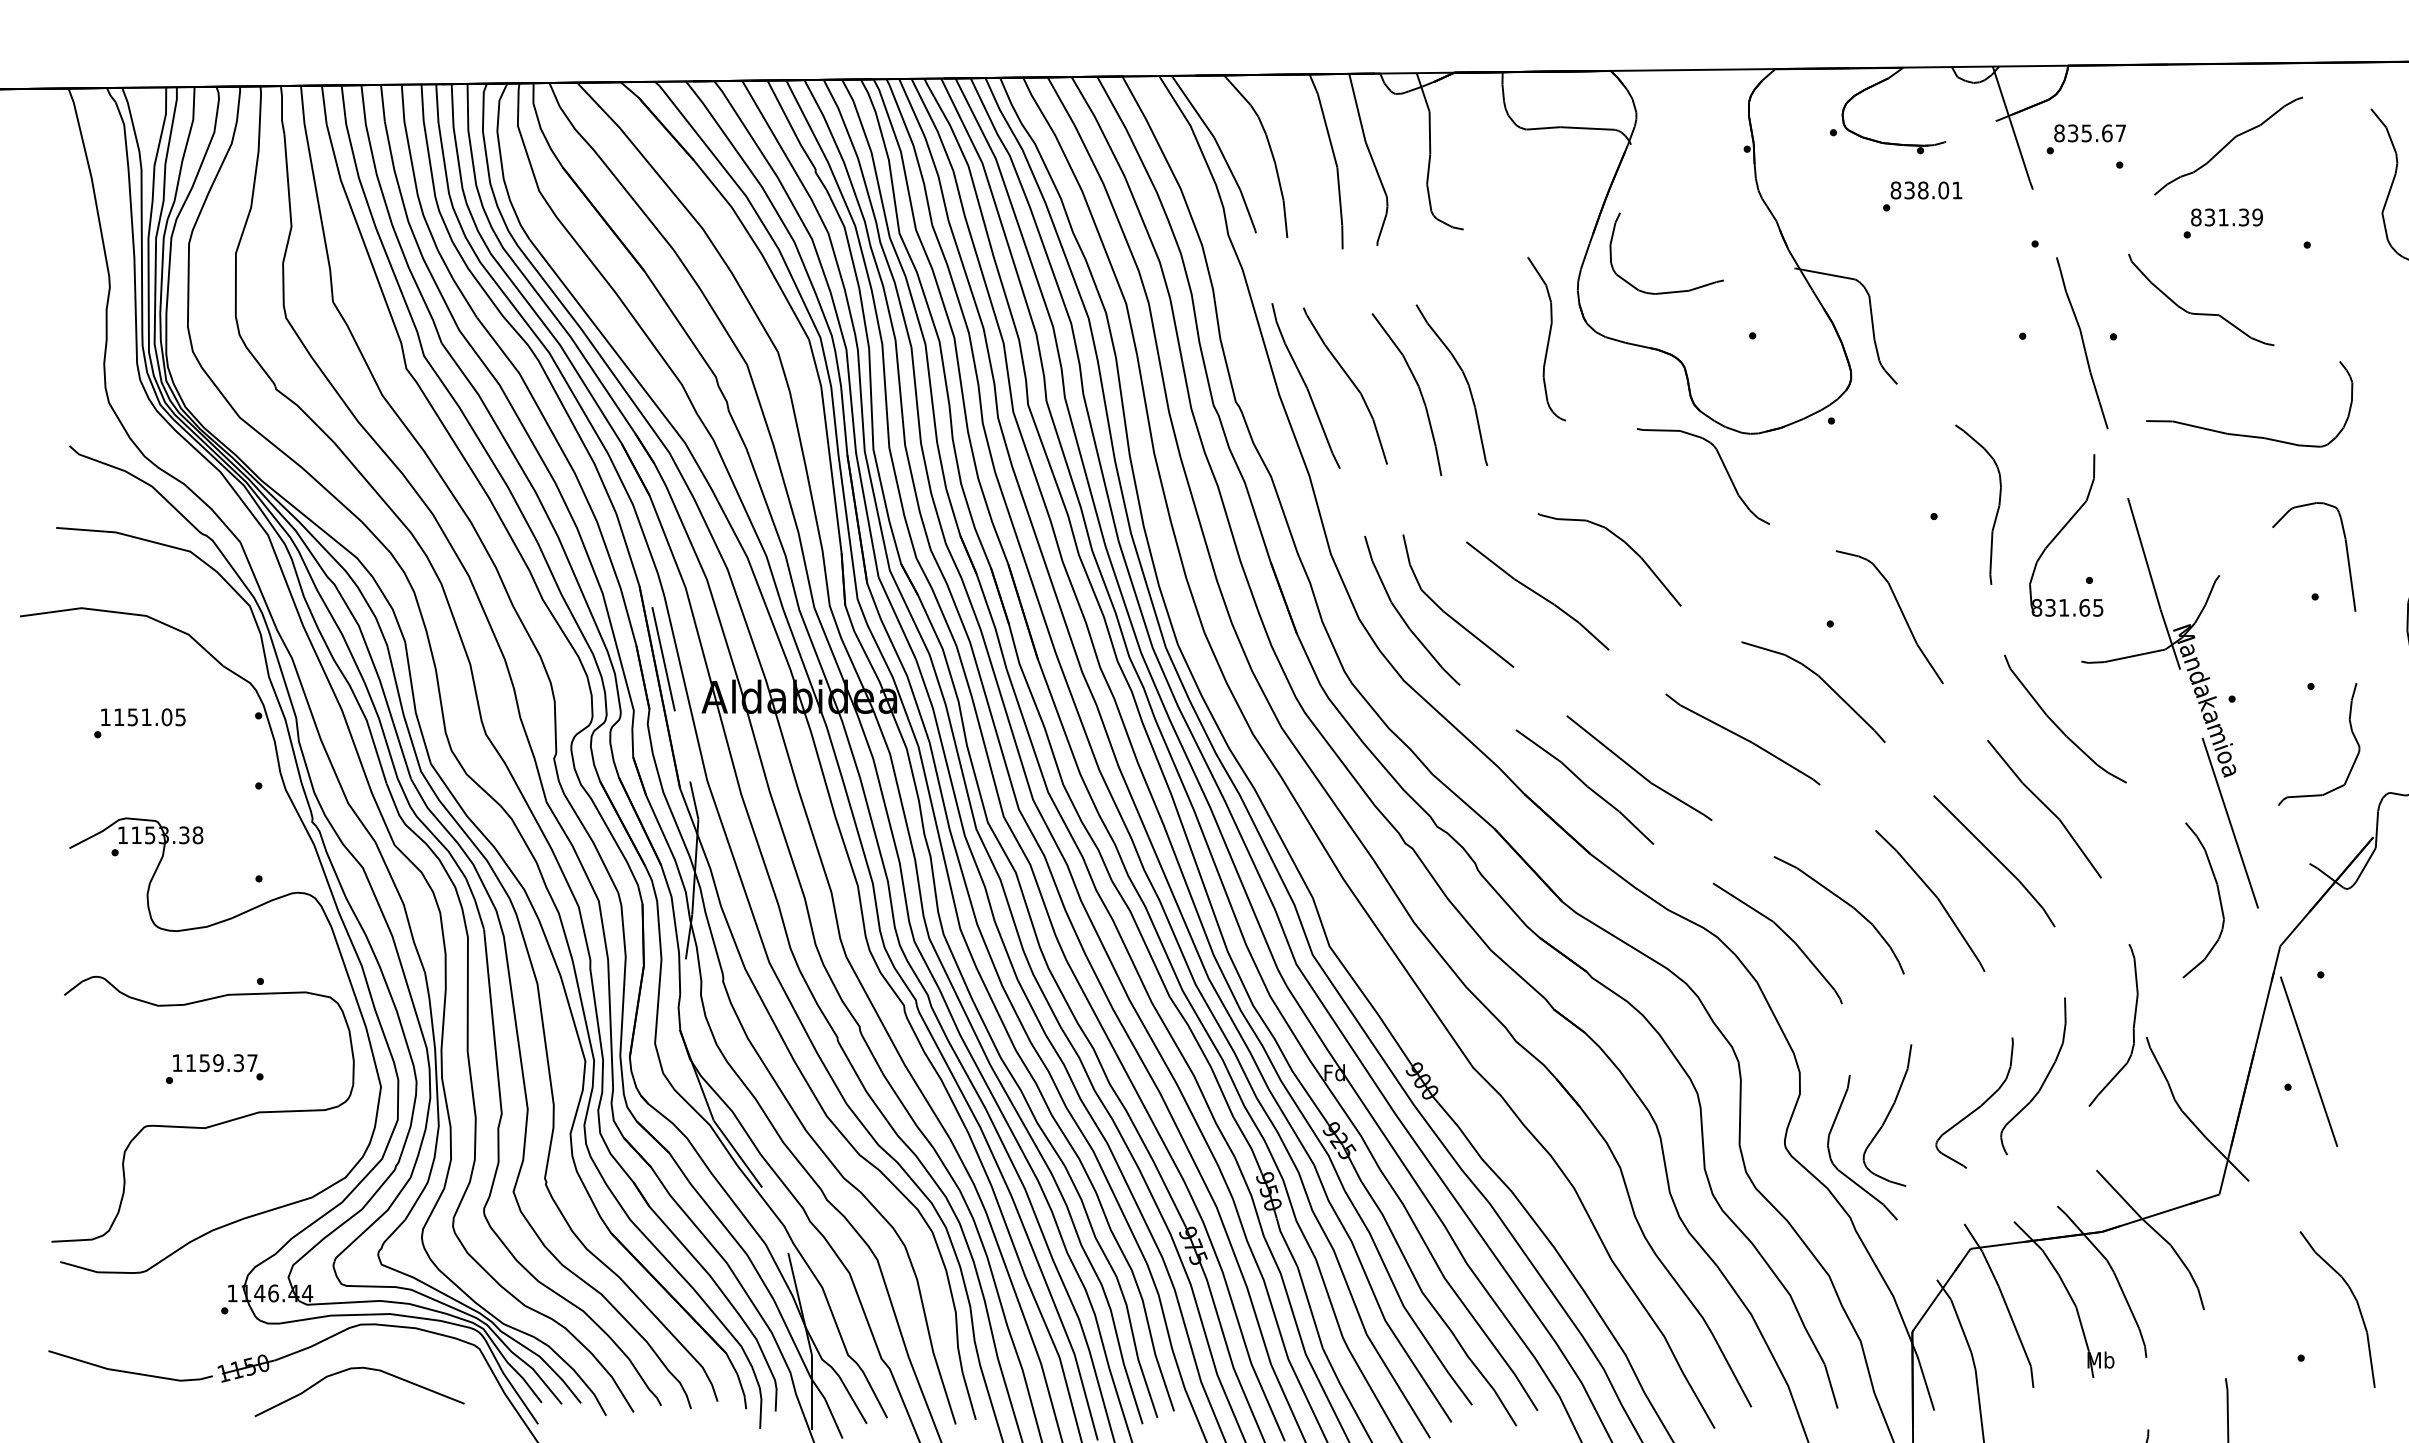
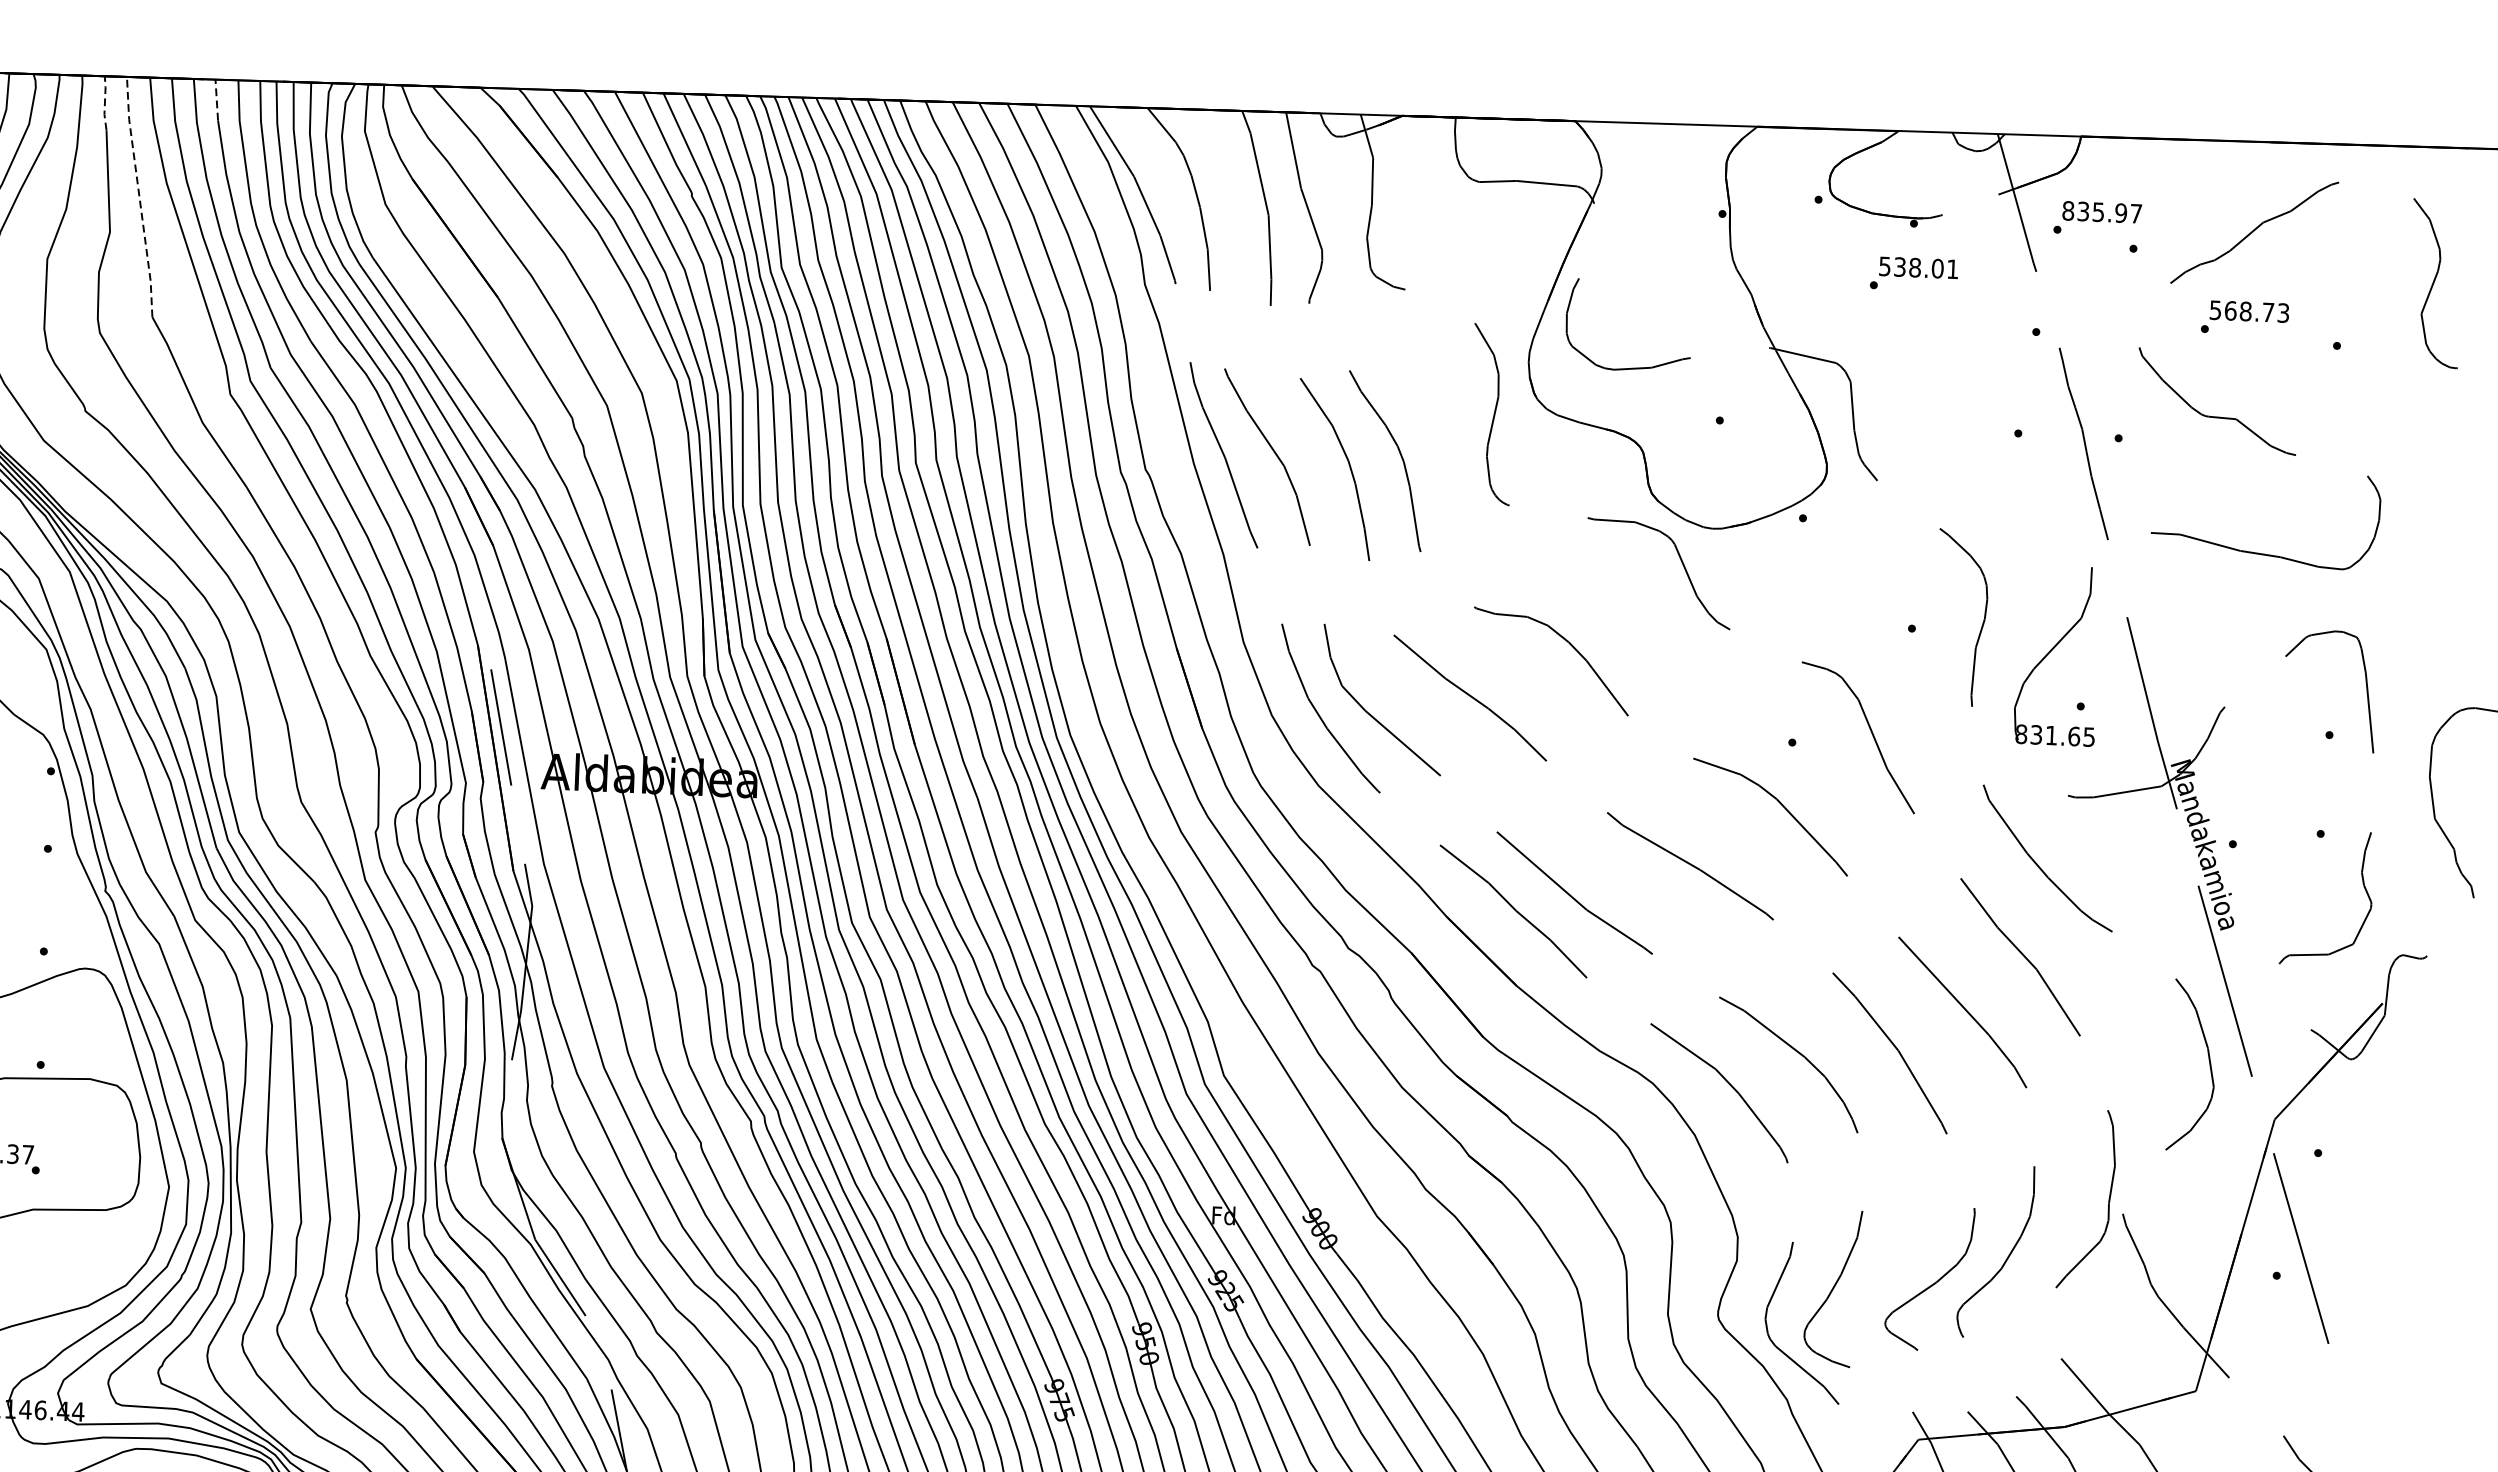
line: (382, 102) -> (216, 99), solid -> dashed
line: (282, 110) -> (105, 103), solid -> dashed
text: (2106, 133) -> (2120, 213), 835.67 -> 835.97
text: (1895, 190) -> (1884, 266), 838.01 -> 538.01
line: (316, 193) -> (139, 196), solid -> dashed
text: (2226, 217) -> (2249, 311), 831.39 -> 568.73

